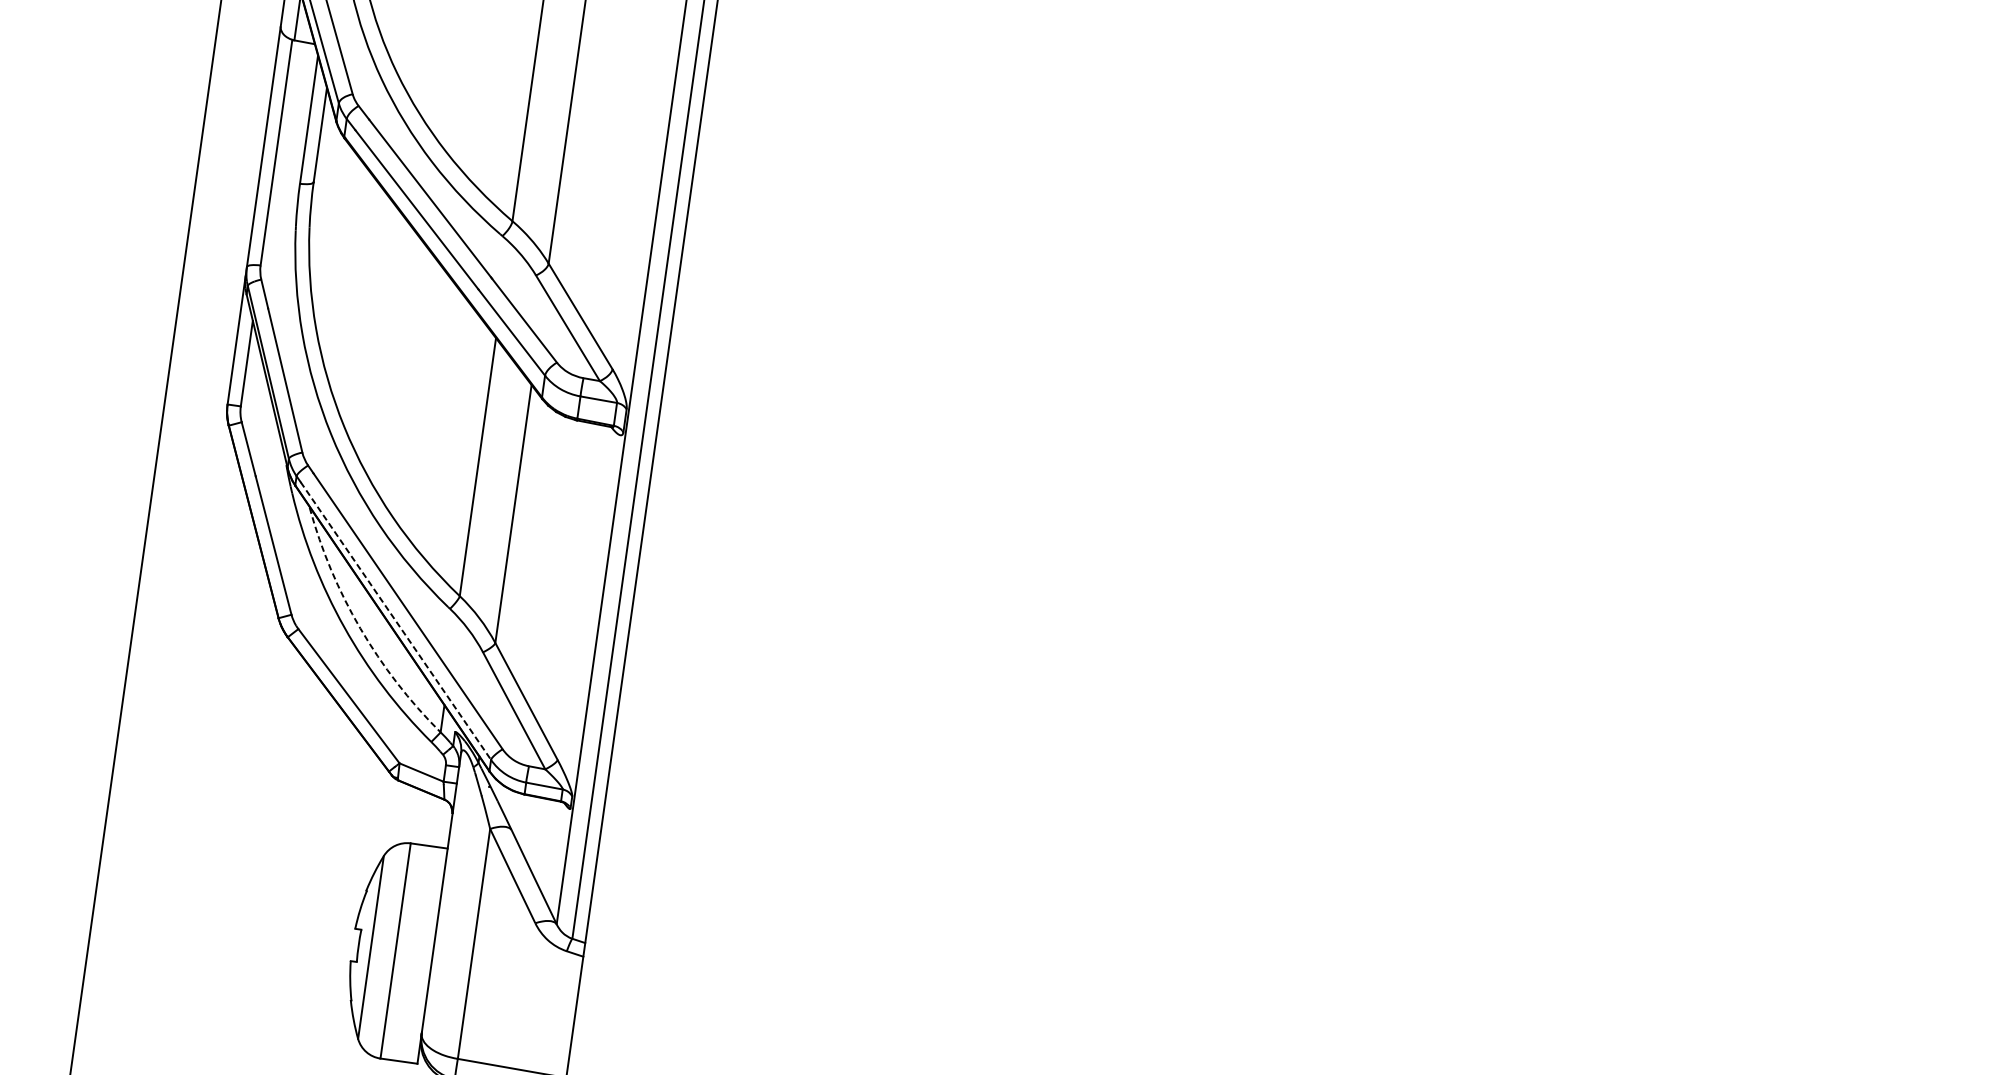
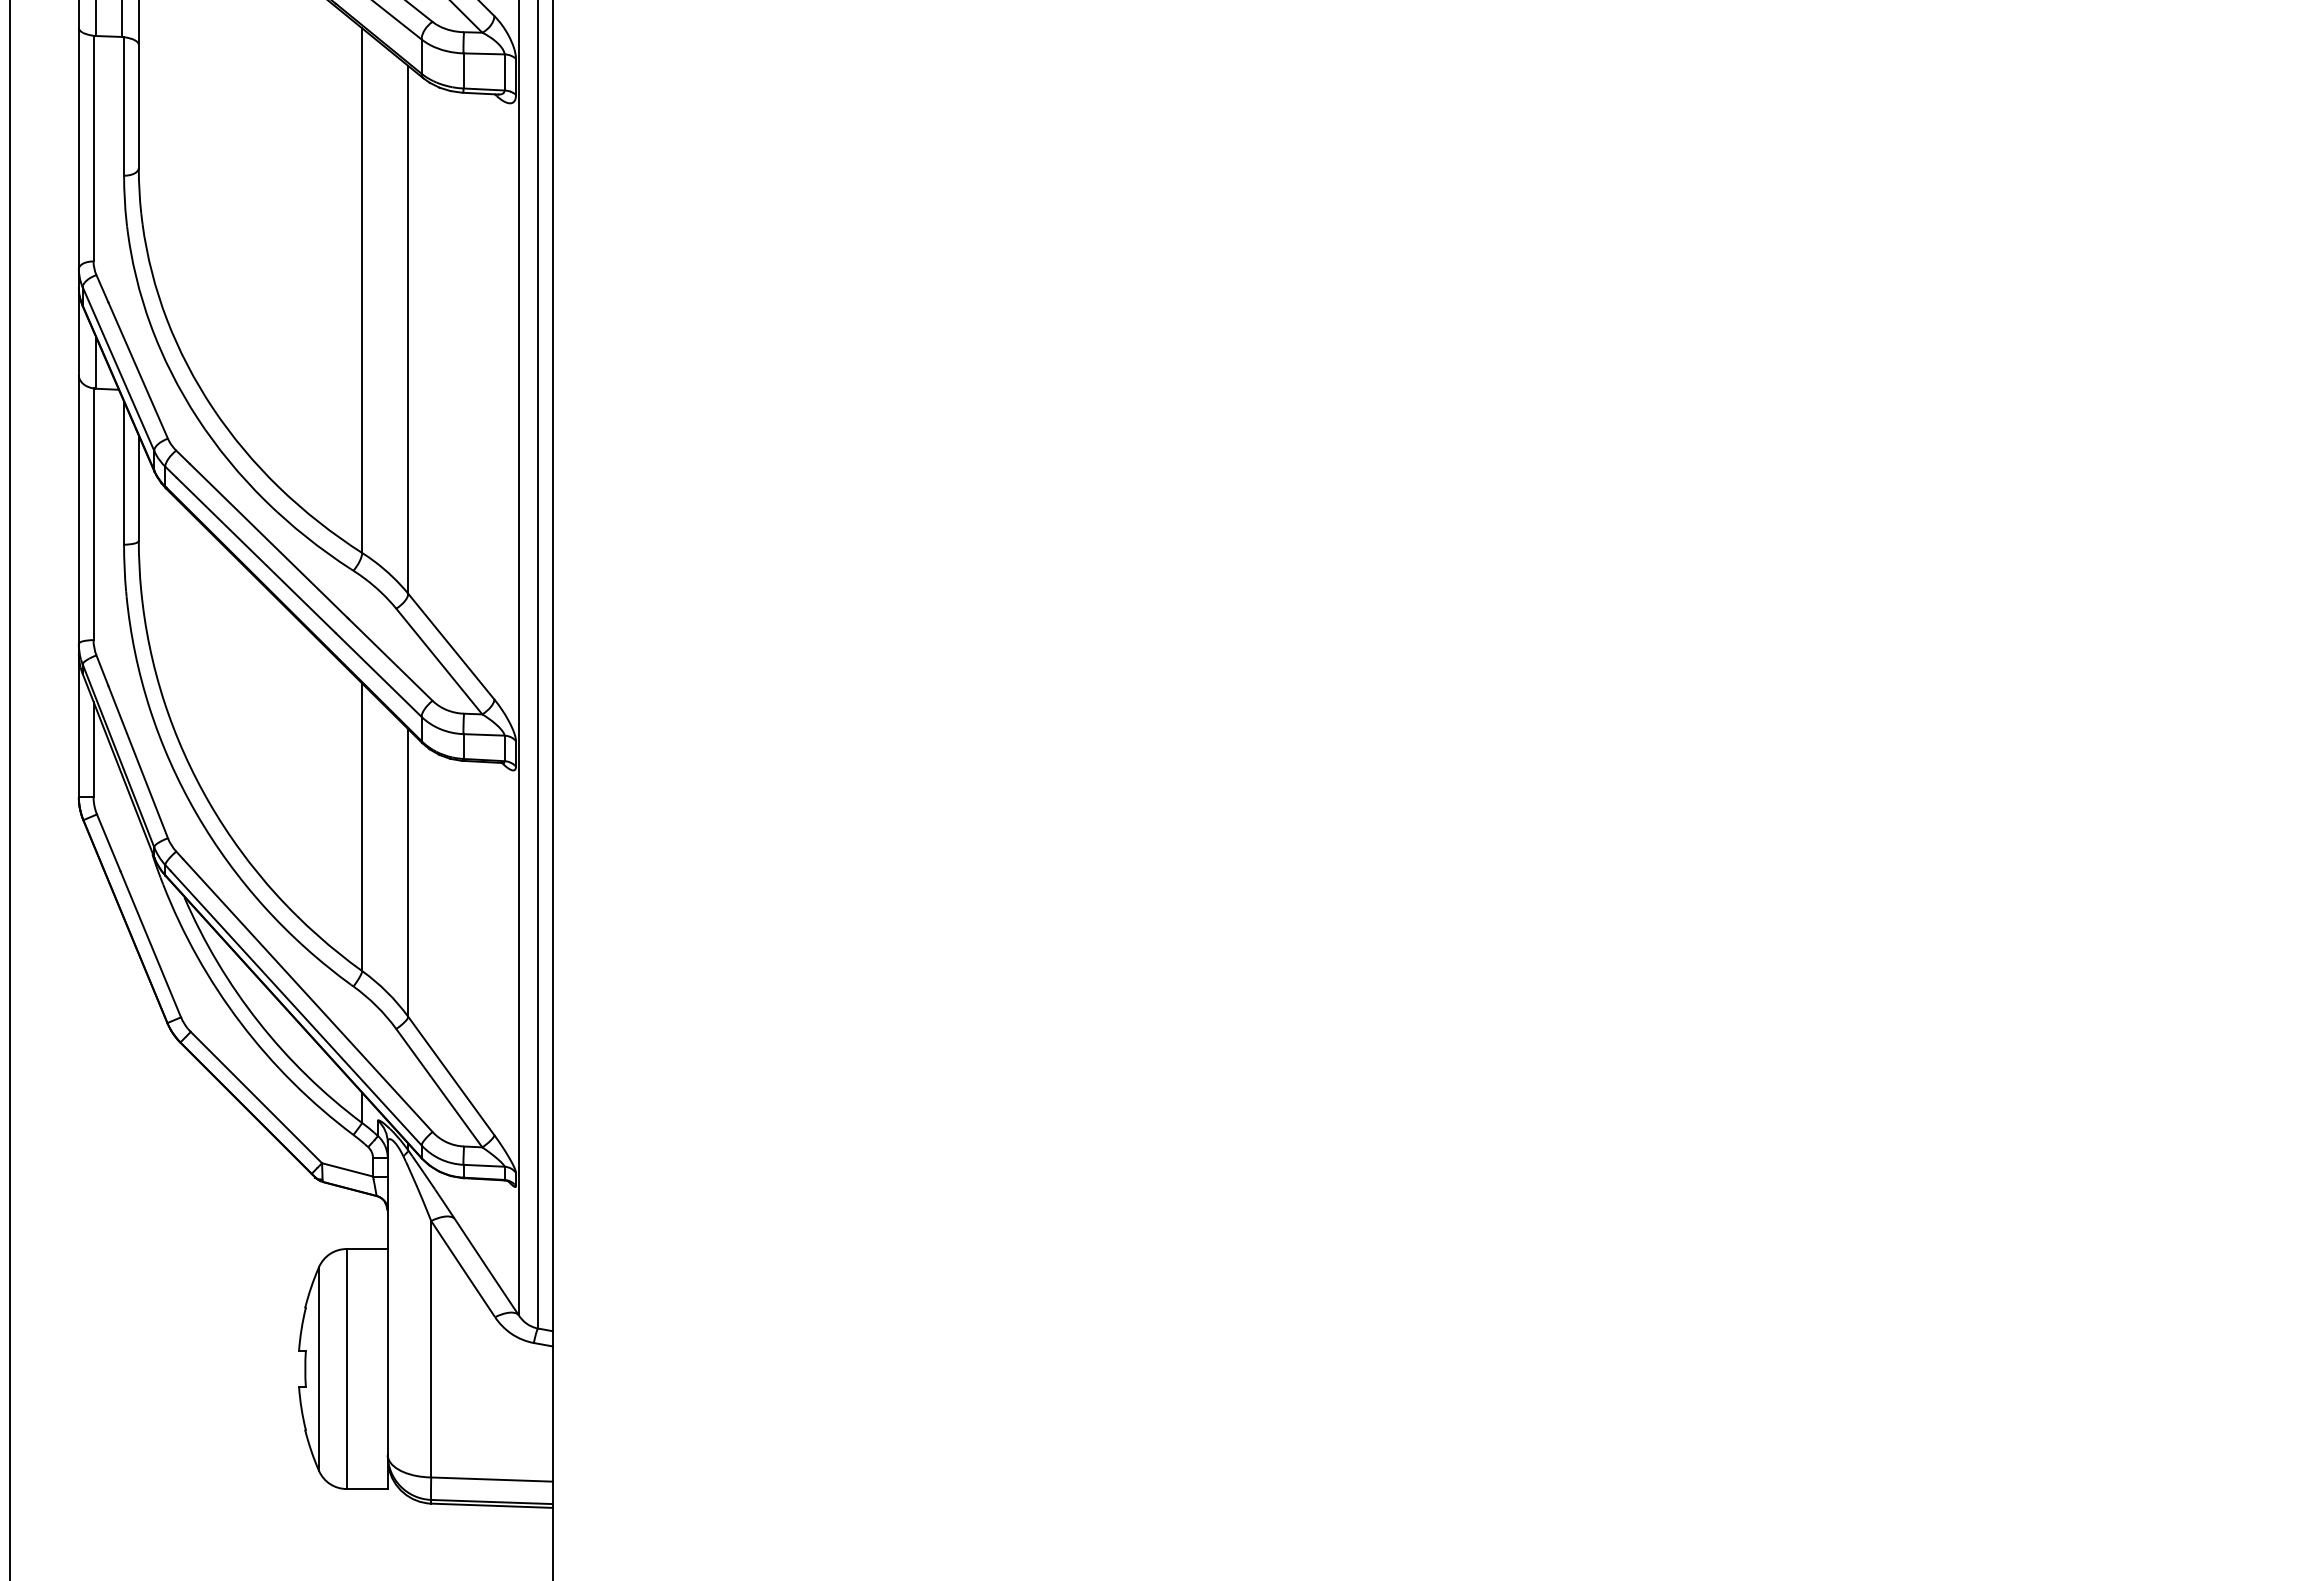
line: (396, 621) -> (296, 1008), dashed -> solid
arc: (360, 628) -> (258, 1021), dashed -> solid

